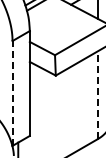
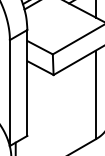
line: (12, 92) -> (9, 92), dashed -> solid
line: (97, 95) -> (95, 95), dashed -> solid

